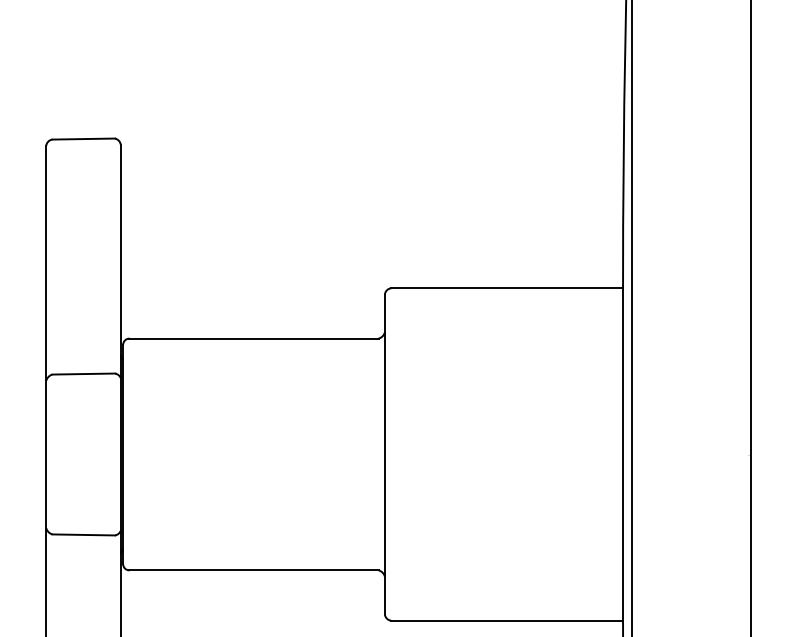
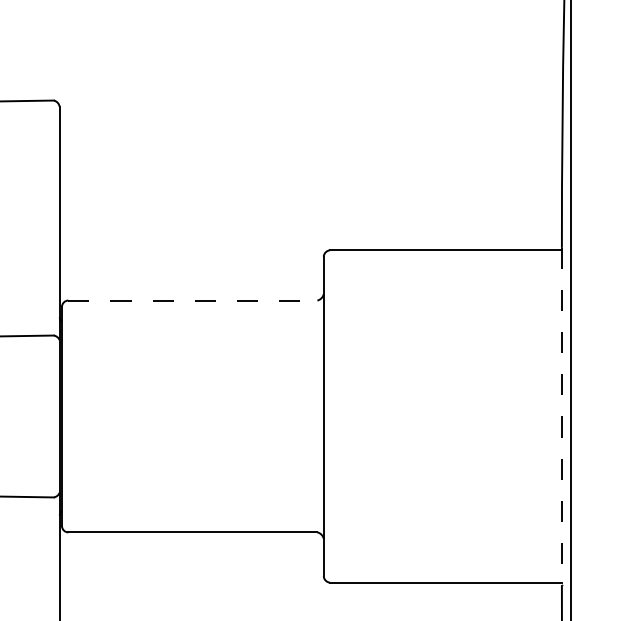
line: (254, 338) -> (193, 300), solid -> dashed
line: (623, 454) -> (562, 416), solid -> dashed

